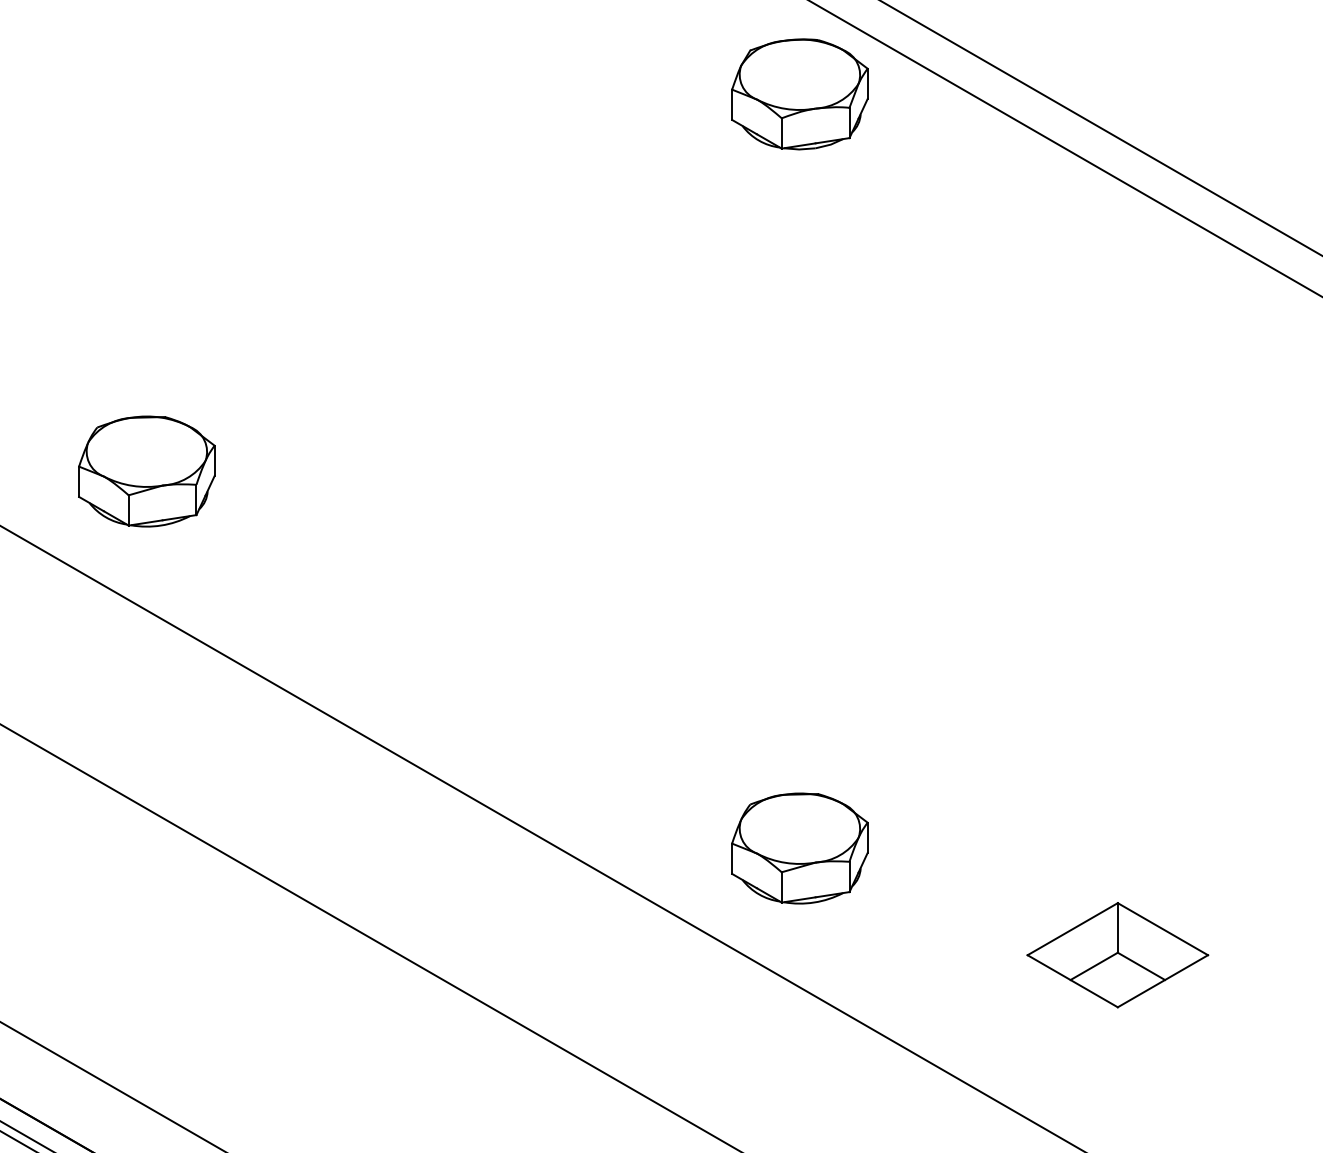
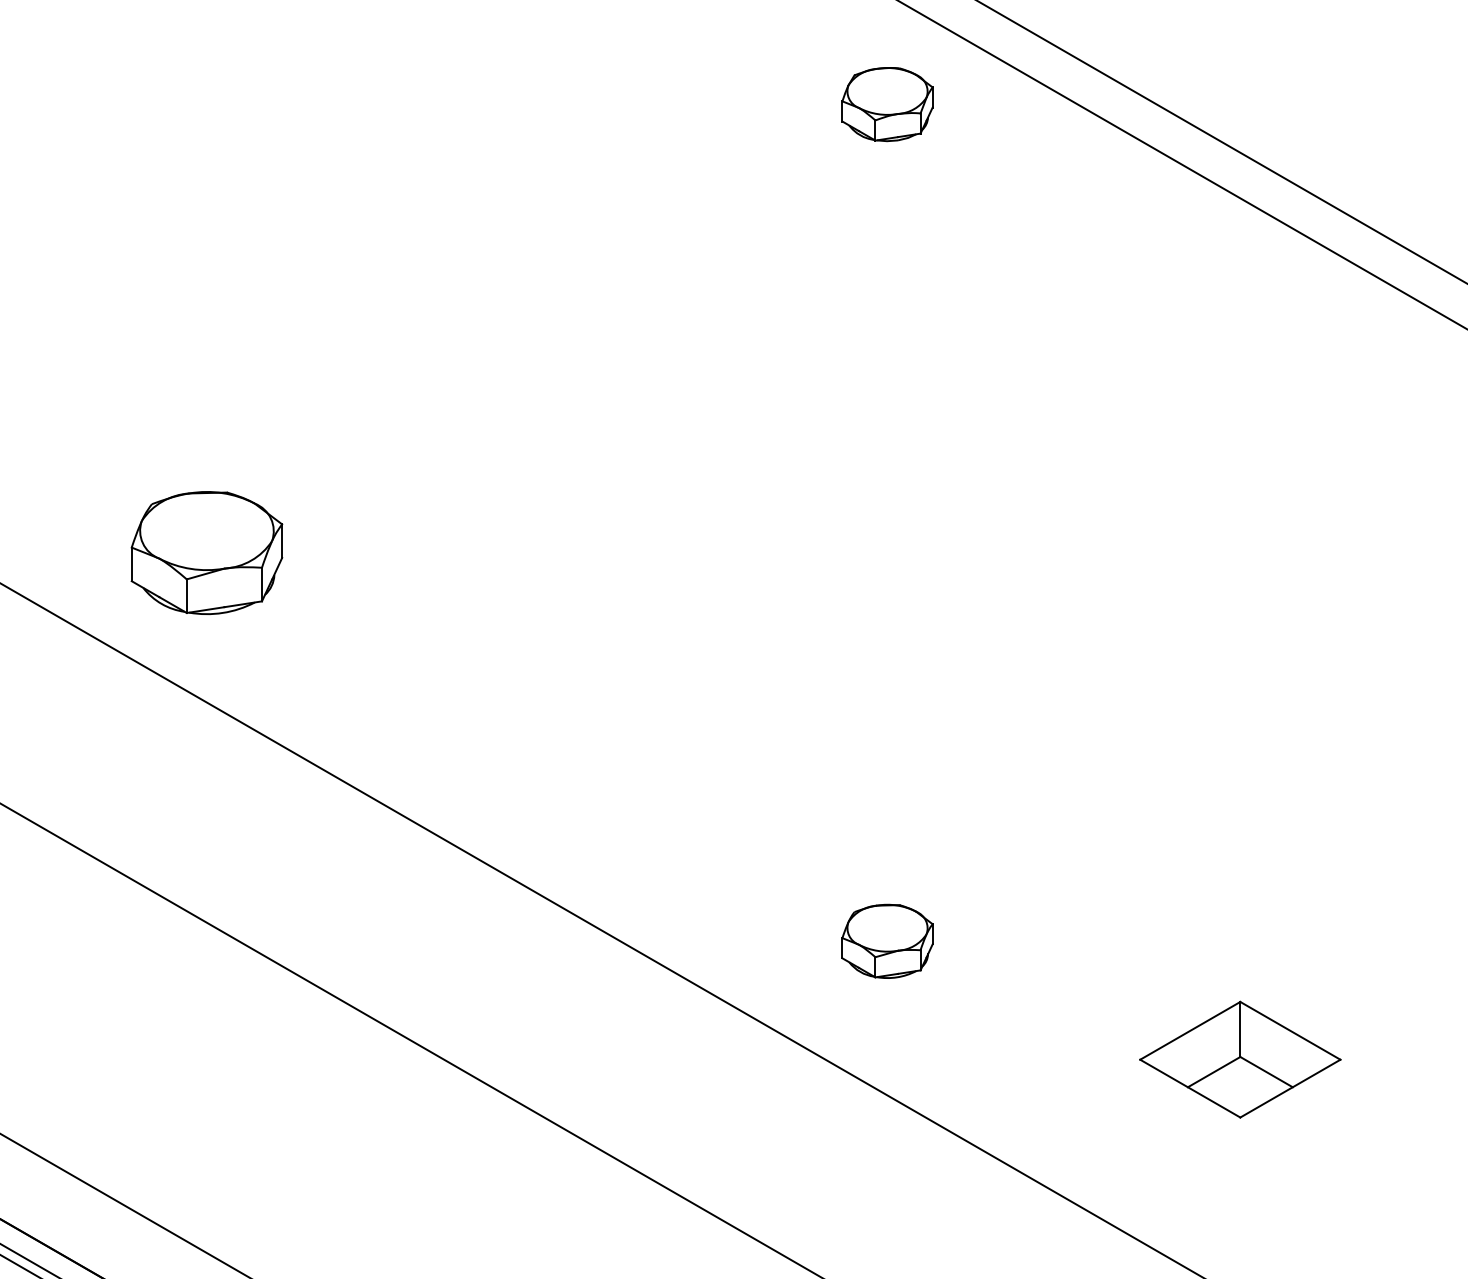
part: (799, 94) -> (887, 104), size x0.6
part: (146, 471) -> (206, 552), moved
part: (799, 848) -> (887, 941), size x0.6

